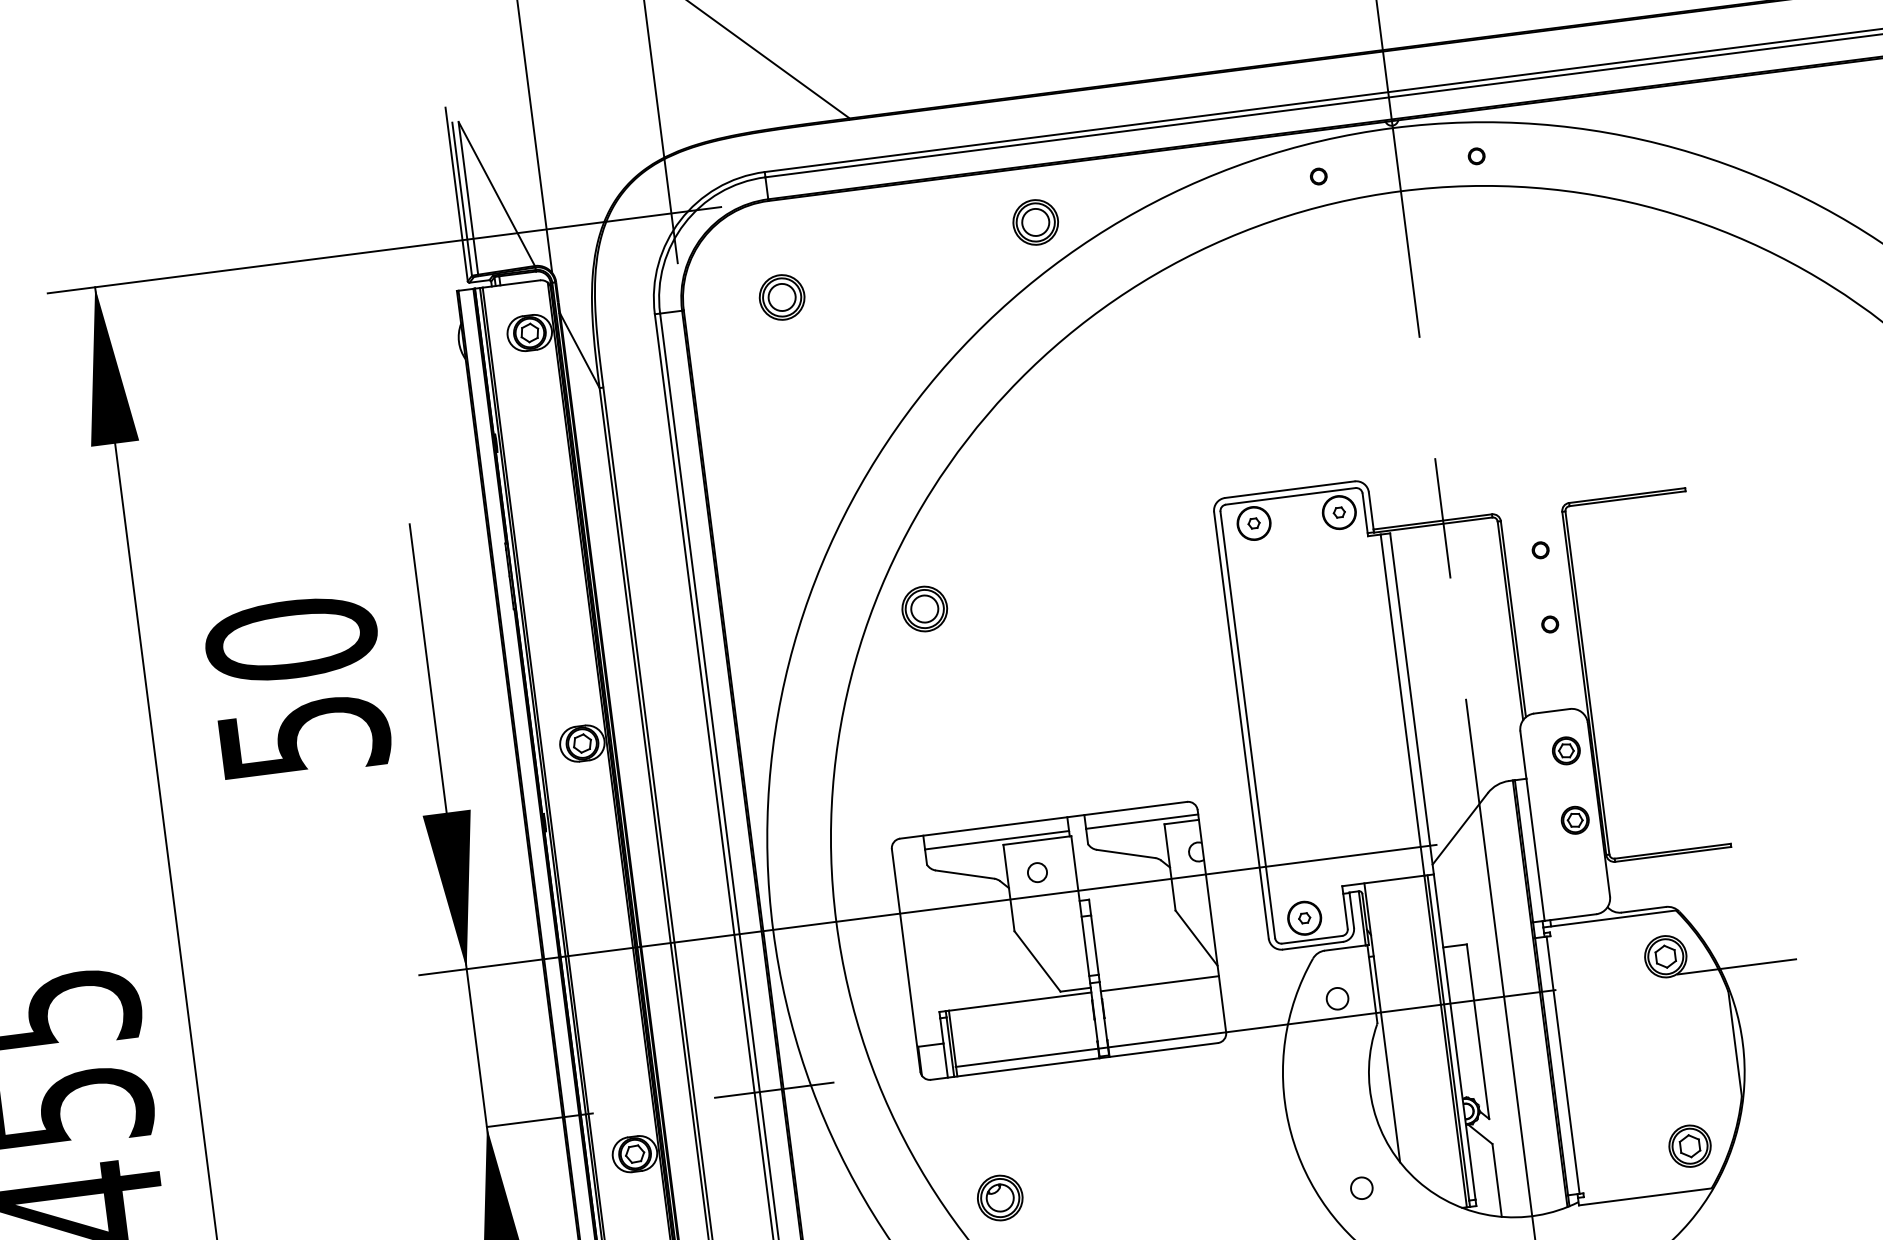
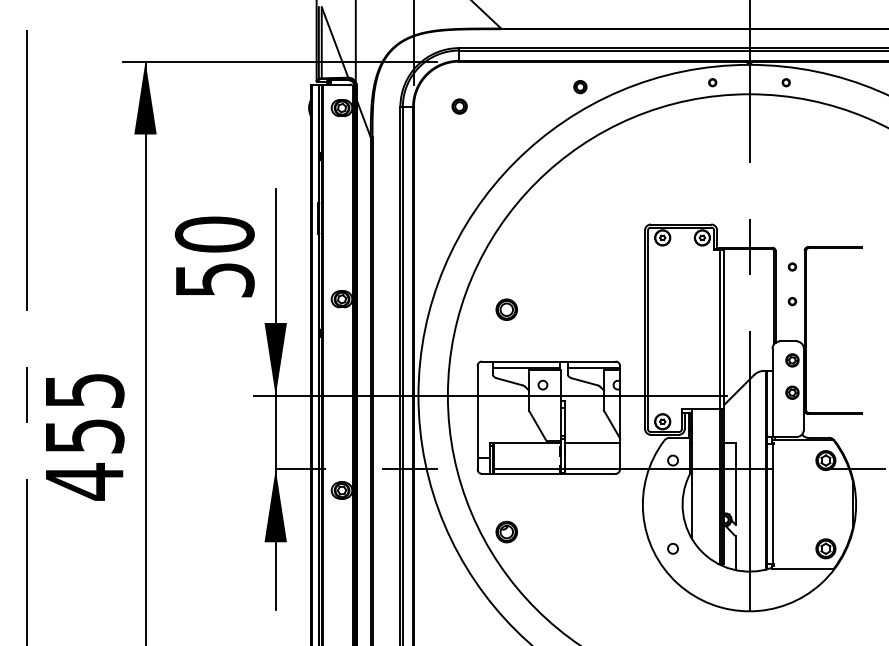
part: (1035, 221) -> (580, 86), size x0.6
part: (781, 297) -> (459, 106), size x0.7
part: (924, 608) -> (506, 309), moved

